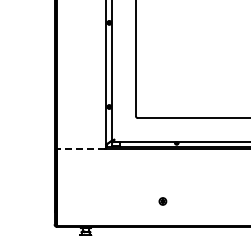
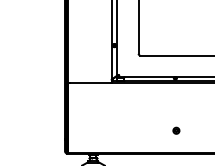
line: (82, 148) -> (90, 83), dashed -> solid
part: (162, 201) -> (176, 130), moved

